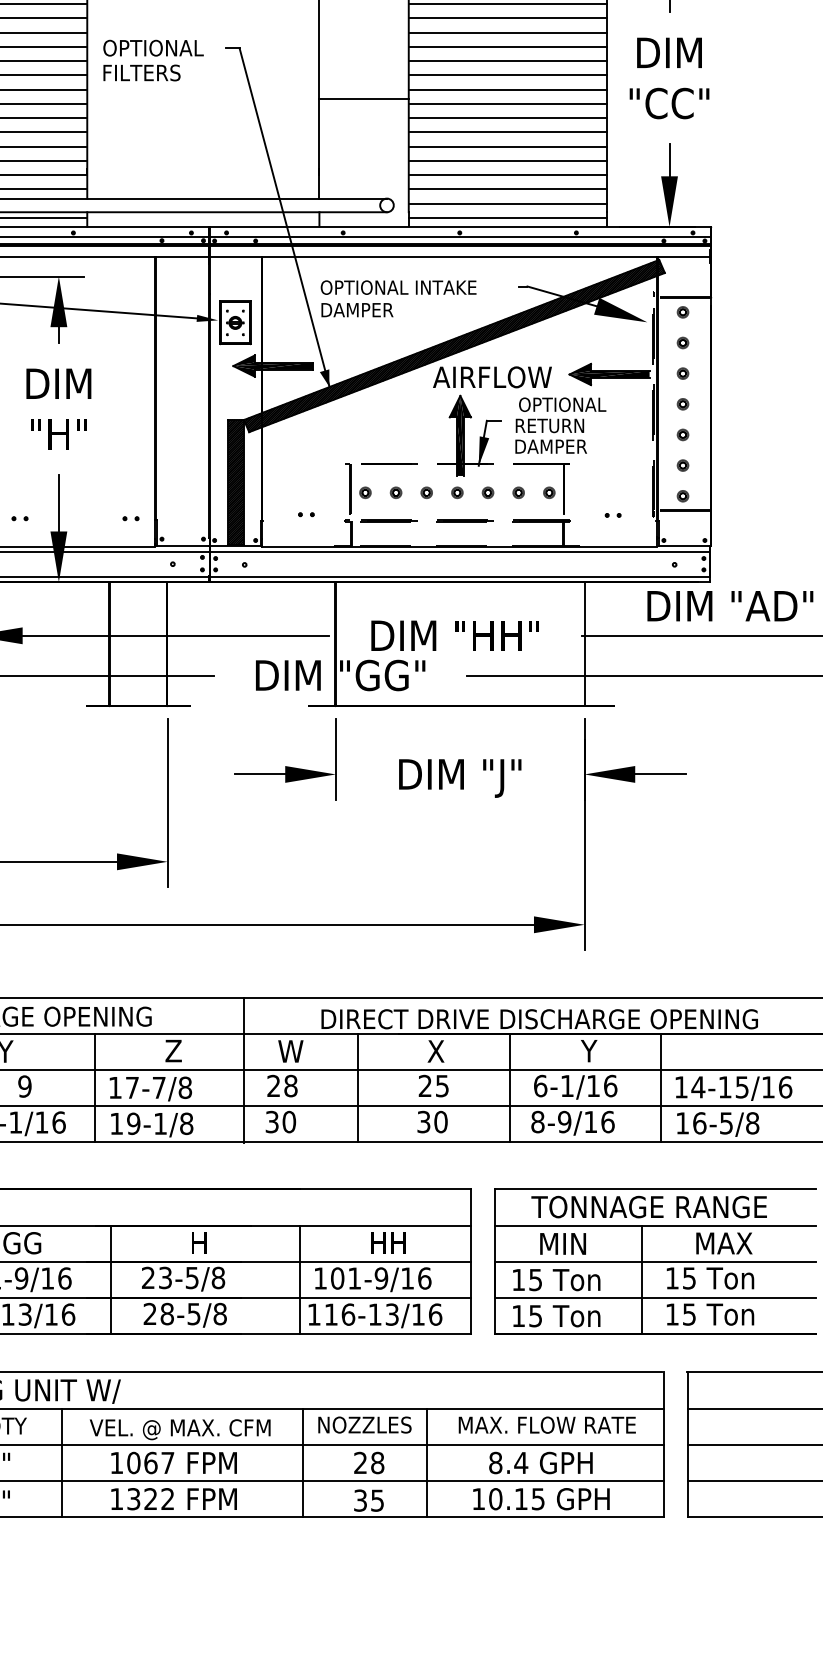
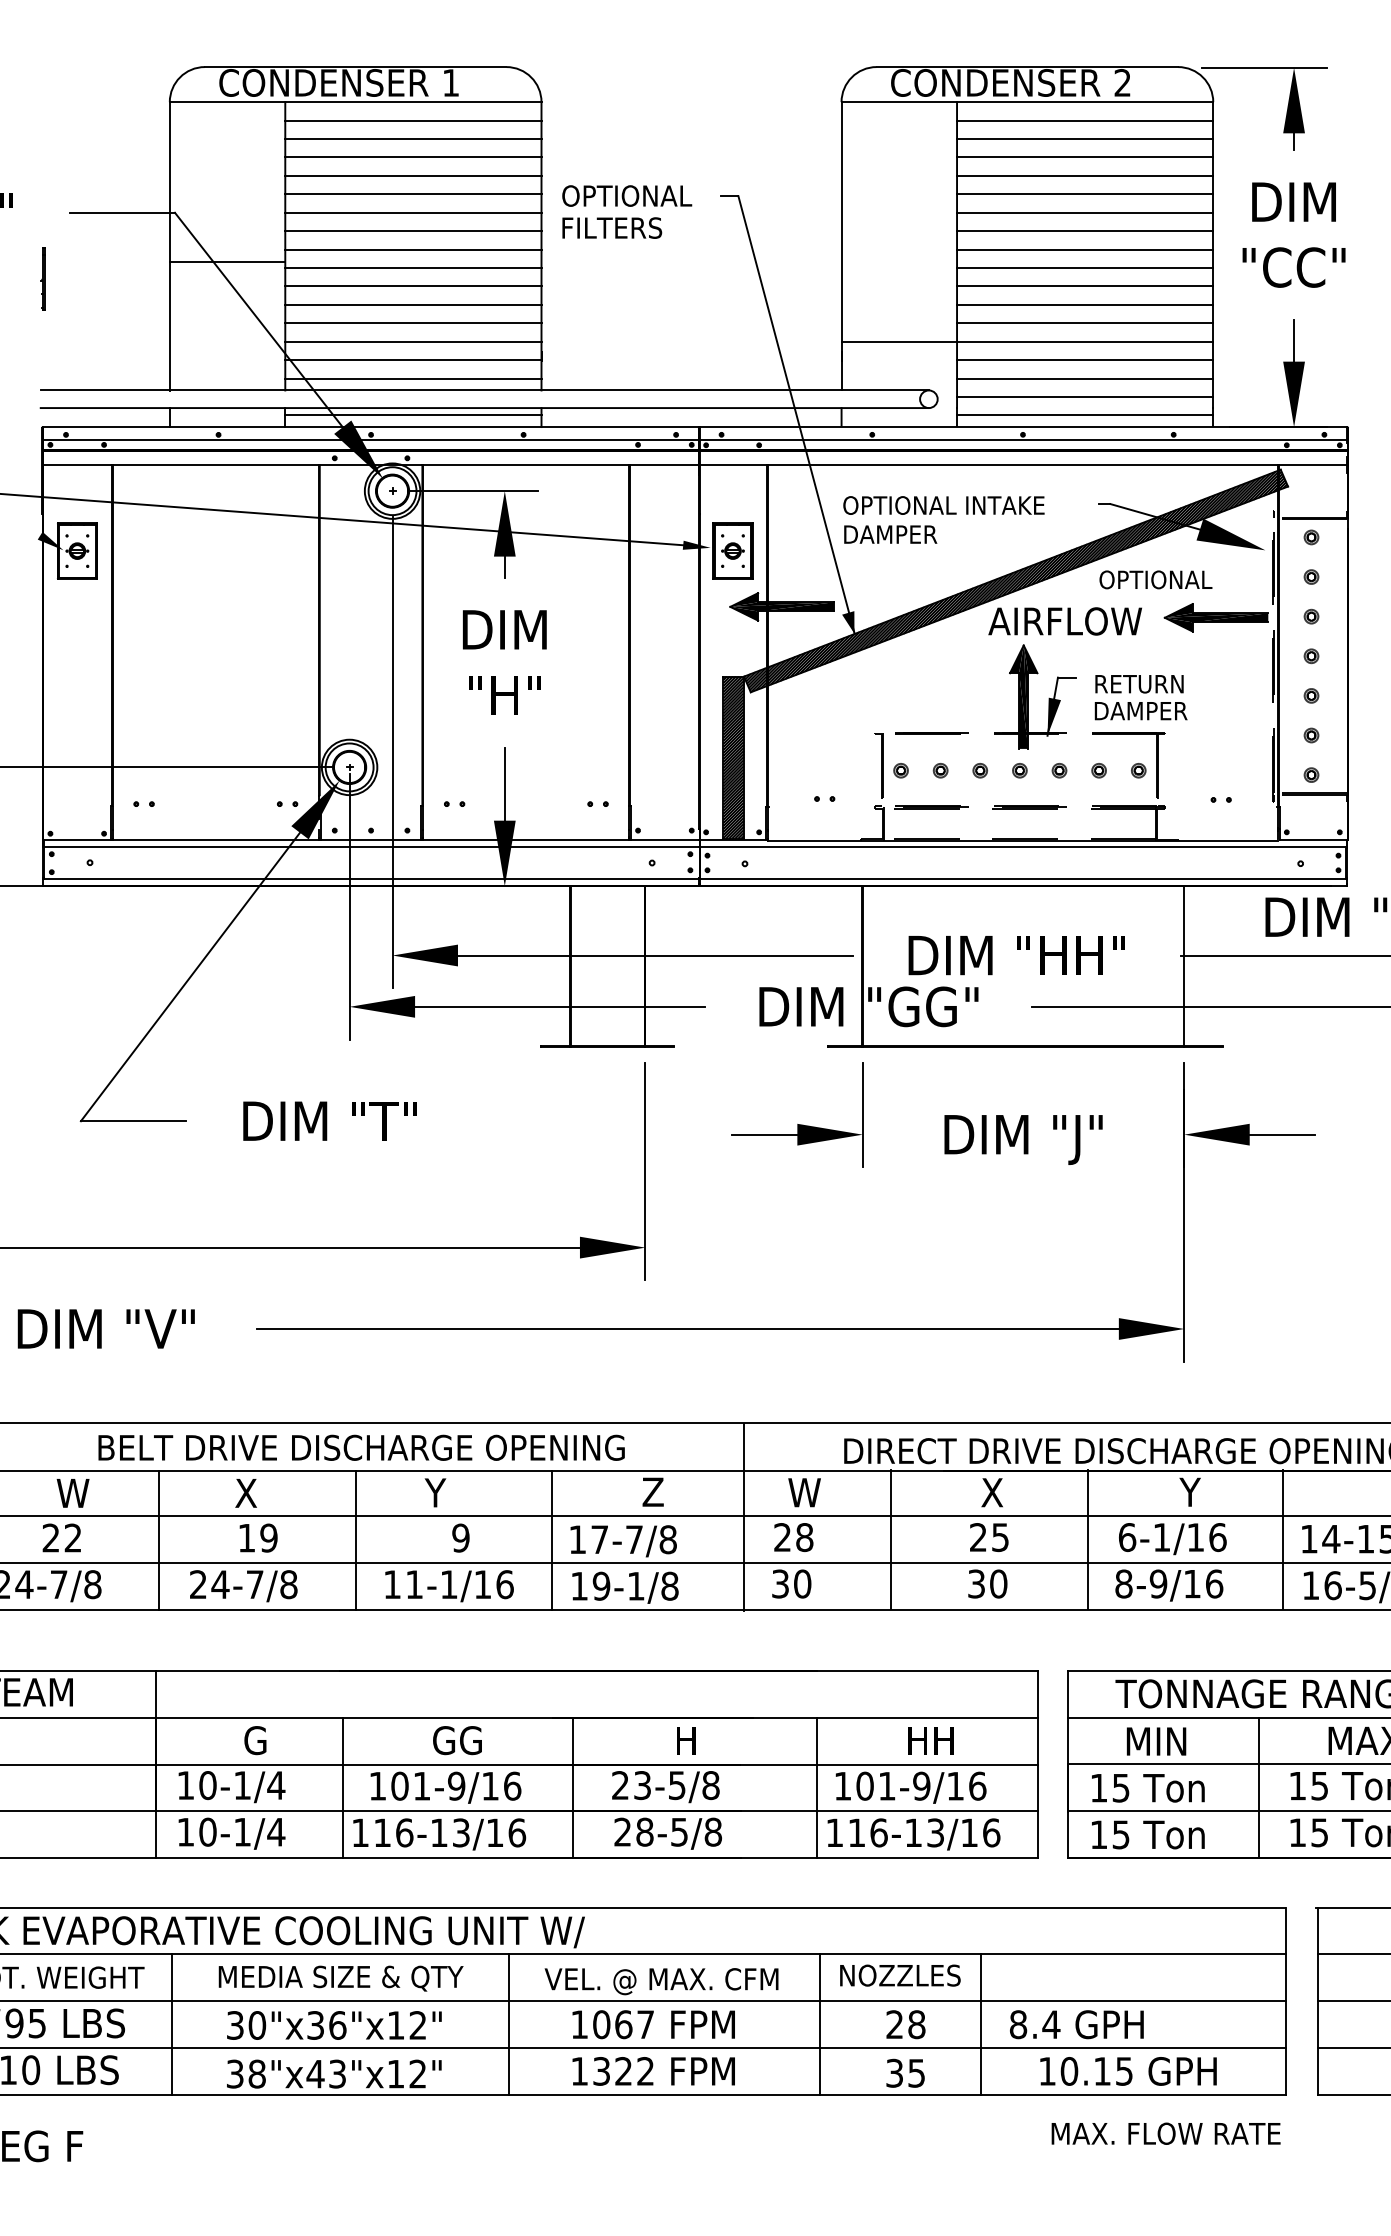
line: (364, 98) -> (899, 341), moved
text: (562, 404) -> (1155, 579), moved
text: (546, 1424) -> (1165, 2133), moved
text: (540, 1462) -> (1076, 2024), moved

